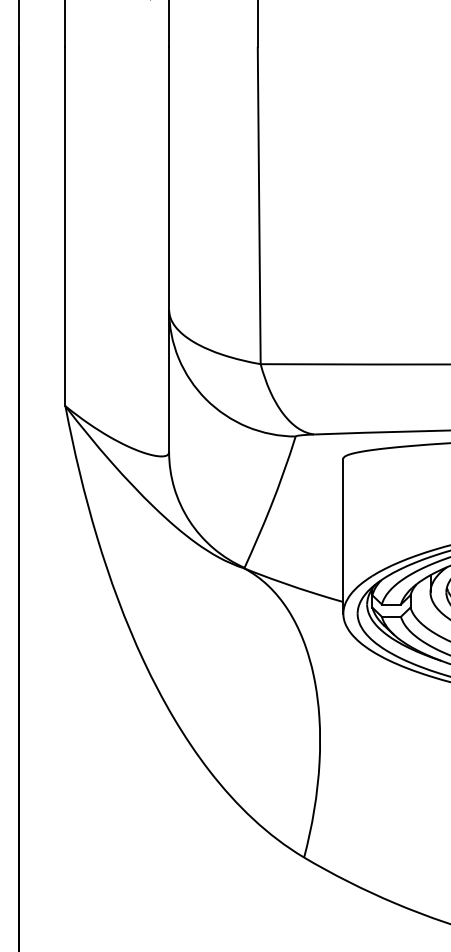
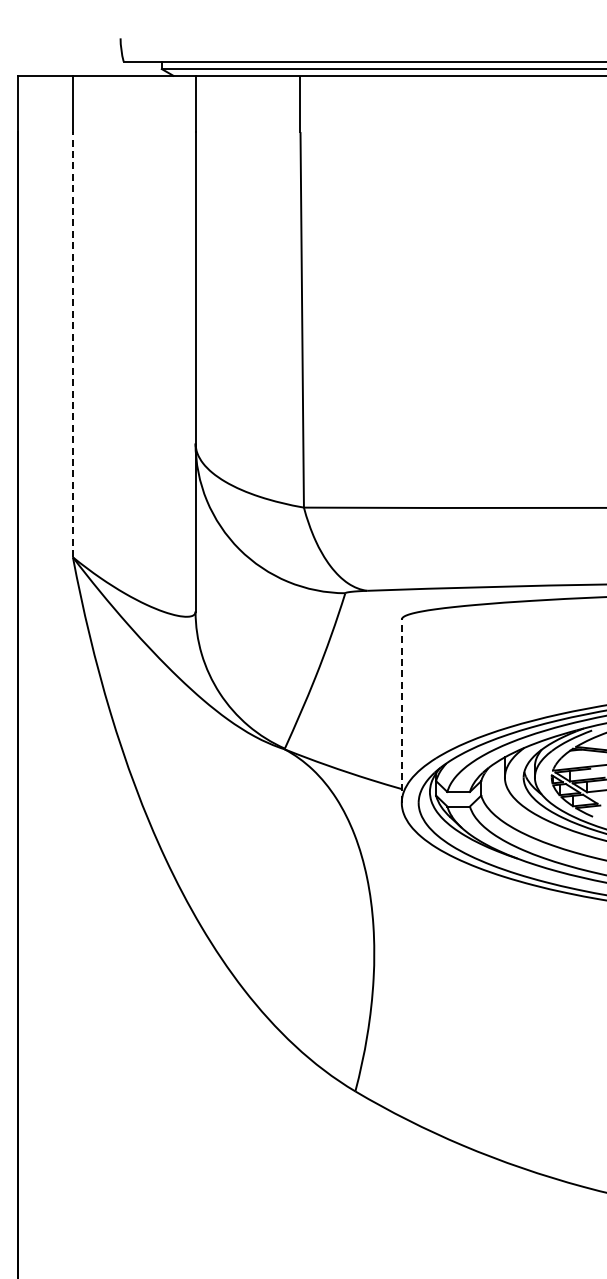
line: (65, 226) -> (72, 344), solid -> dashed
line: (343, 536) -> (401, 711), solid -> dashed

